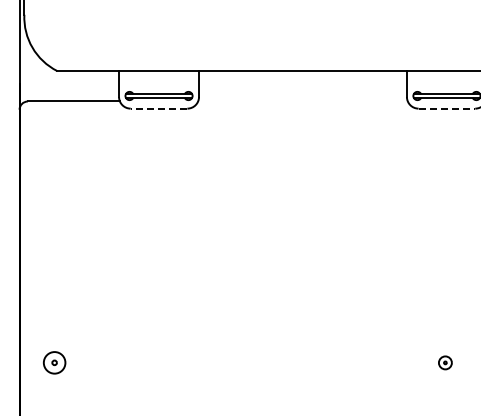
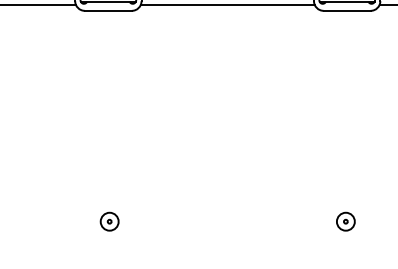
line: (302, 101) -> (227, 4), added
line: (158, 108) -> (107, 10), dashed -> solid
line: (447, 108) -> (347, 10), dashed -> solid
part: (54, 362) -> (109, 221), moved
part: (445, 362) -> (345, 221), size x1.67

